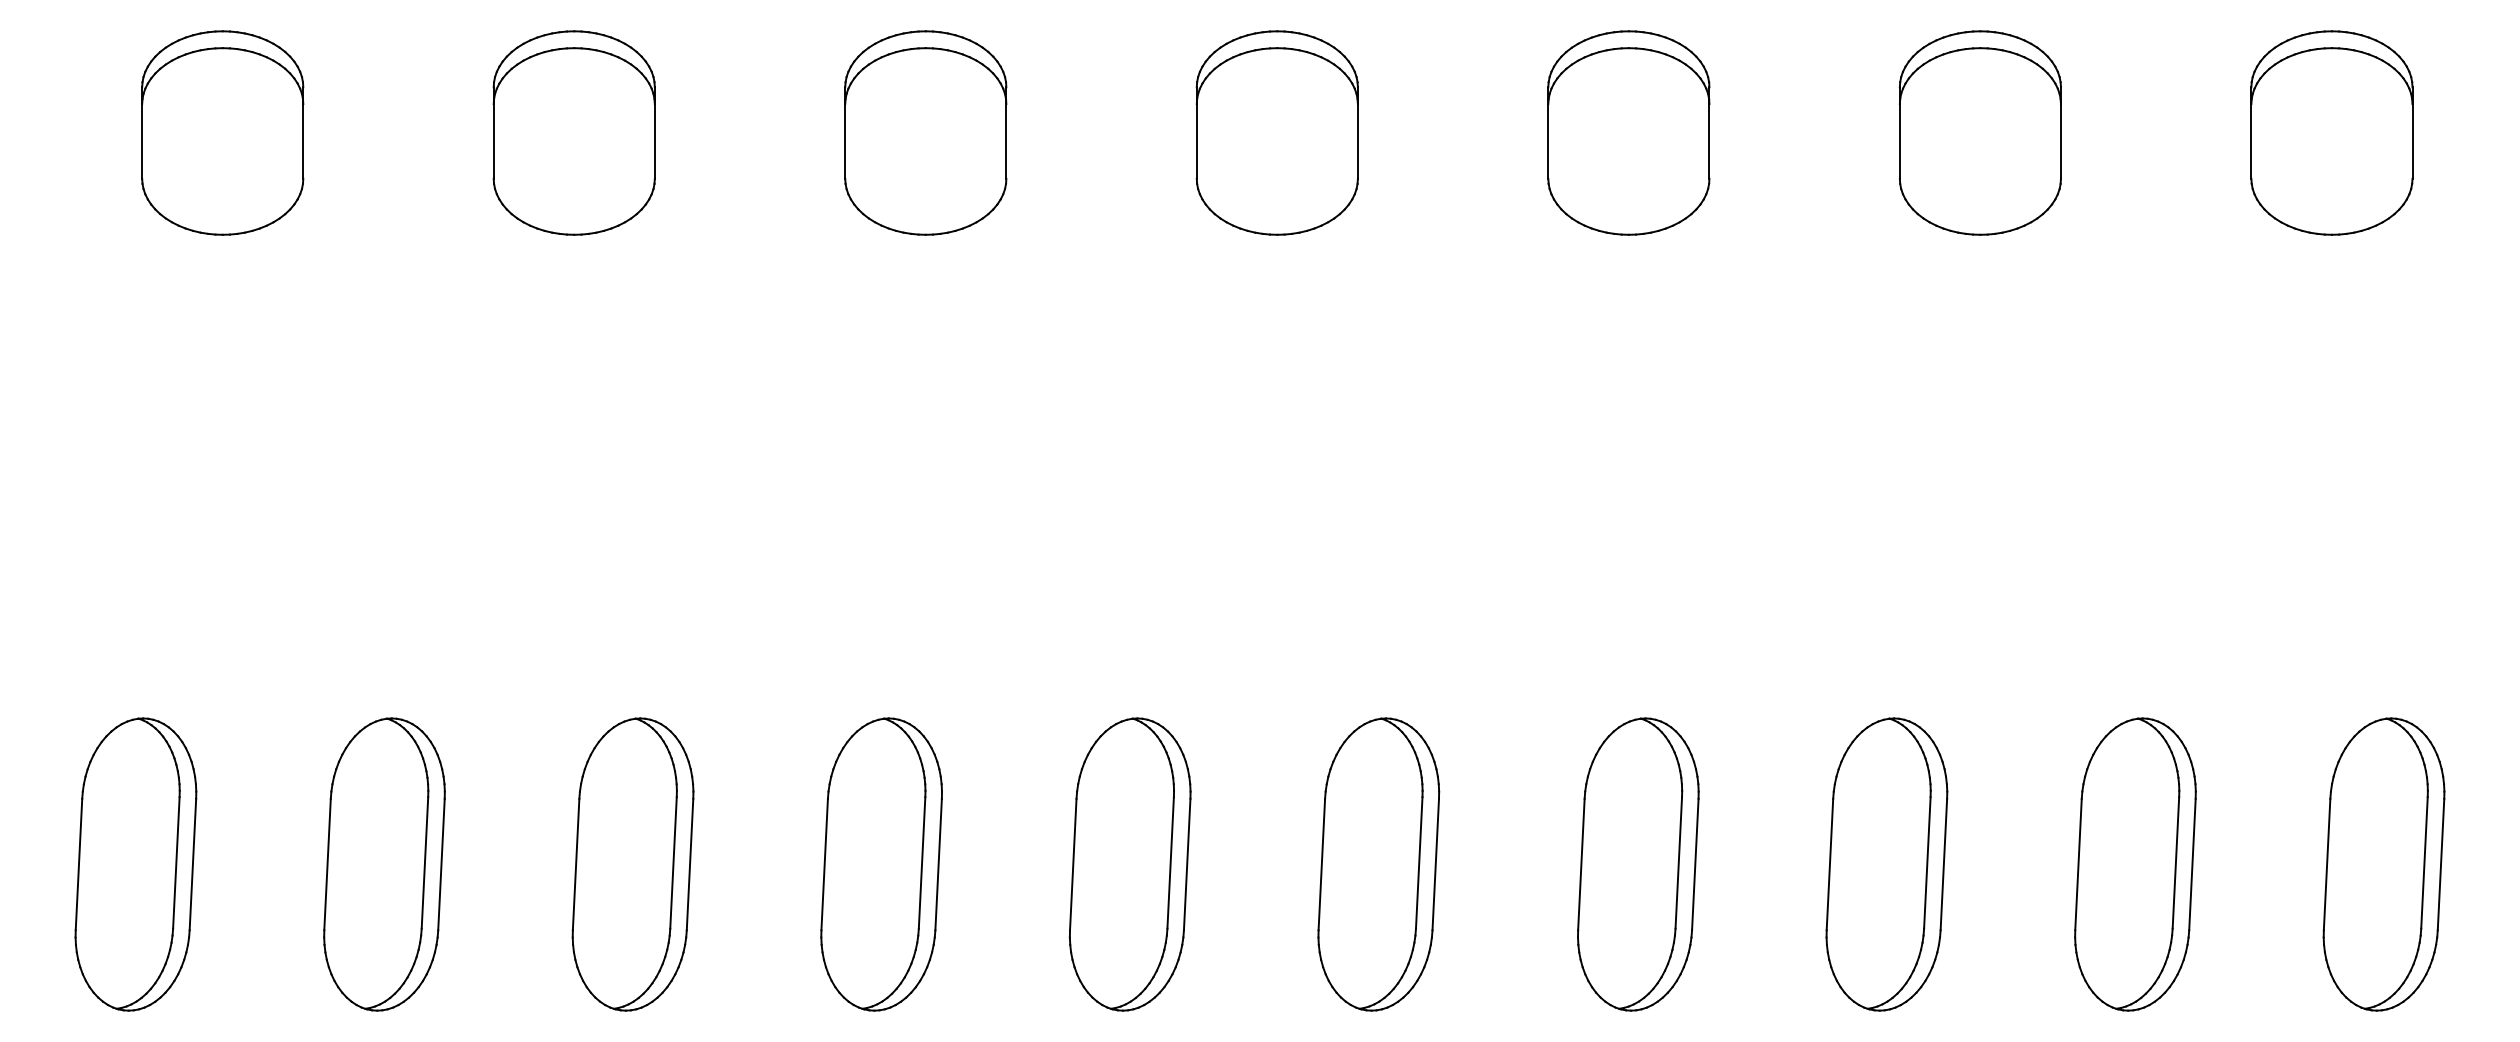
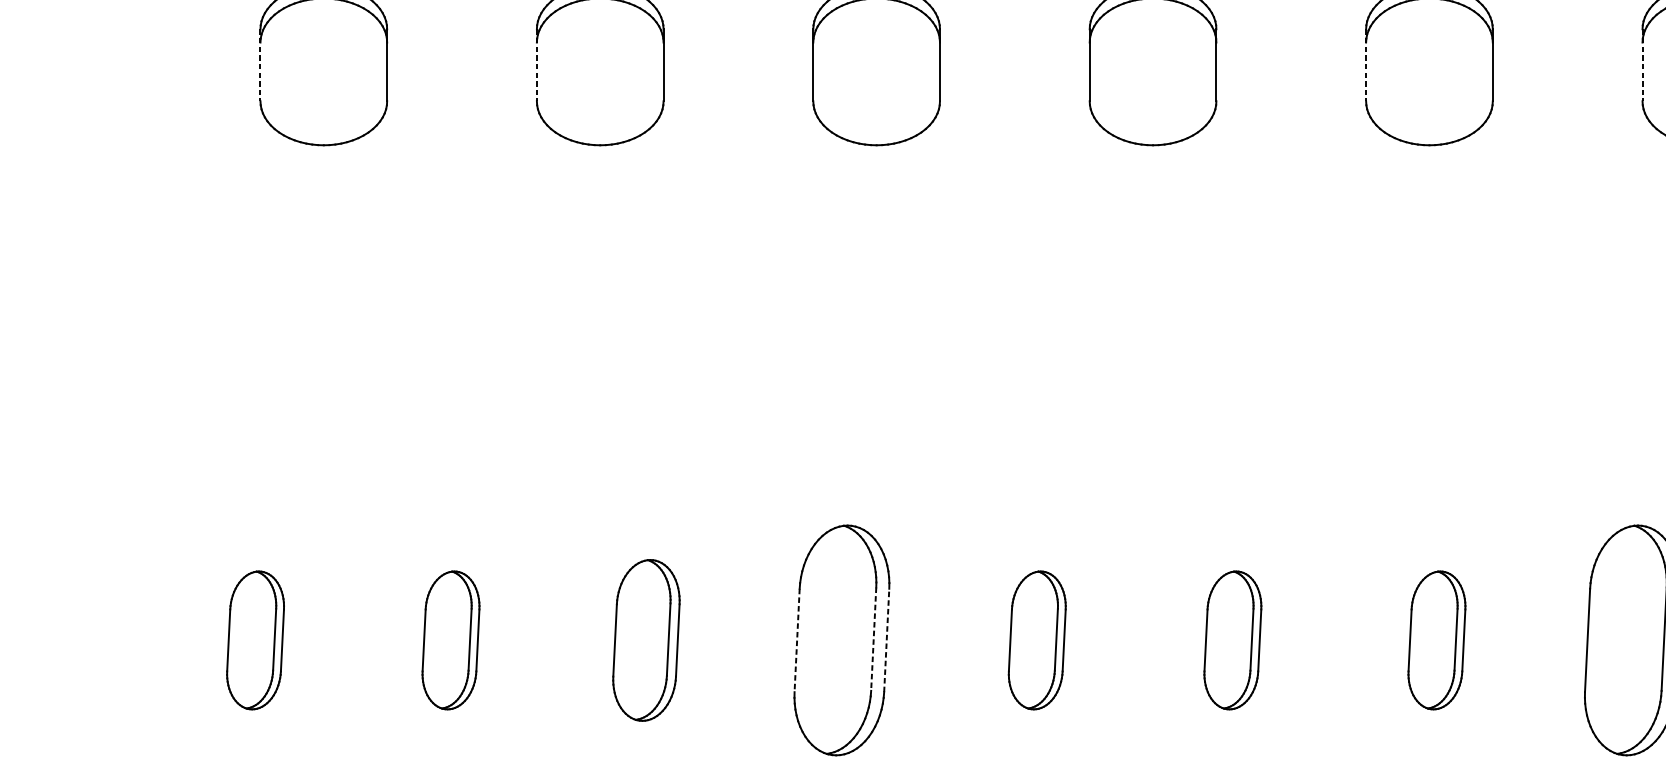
line: (142, 133) -> (260, 65), solid -> dashed
line: (493, 133) -> (536, 65), solid -> dashed
line: (1548, 133) -> (1366, 65), solid -> dashed
line: (1899, 133) -> (1642, 65), solid -> dashed
line: (922, 862) -> (874, 638), solid -> dashed
part: (135, 864) -> (255, 640), size x0.6
part: (384, 864) -> (451, 640), size x0.6
part: (632, 864) -> (646, 640), size x0.7
line: (824, 864) -> (796, 640), solid -> dashed
line: (938, 864) -> (886, 640), solid -> dashed
part: (1129, 864) -> (1036, 640), size x0.6
part: (1378, 864) -> (1232, 640), size x0.6
part: (1638, 864) -> (1437, 640), size x0.6

